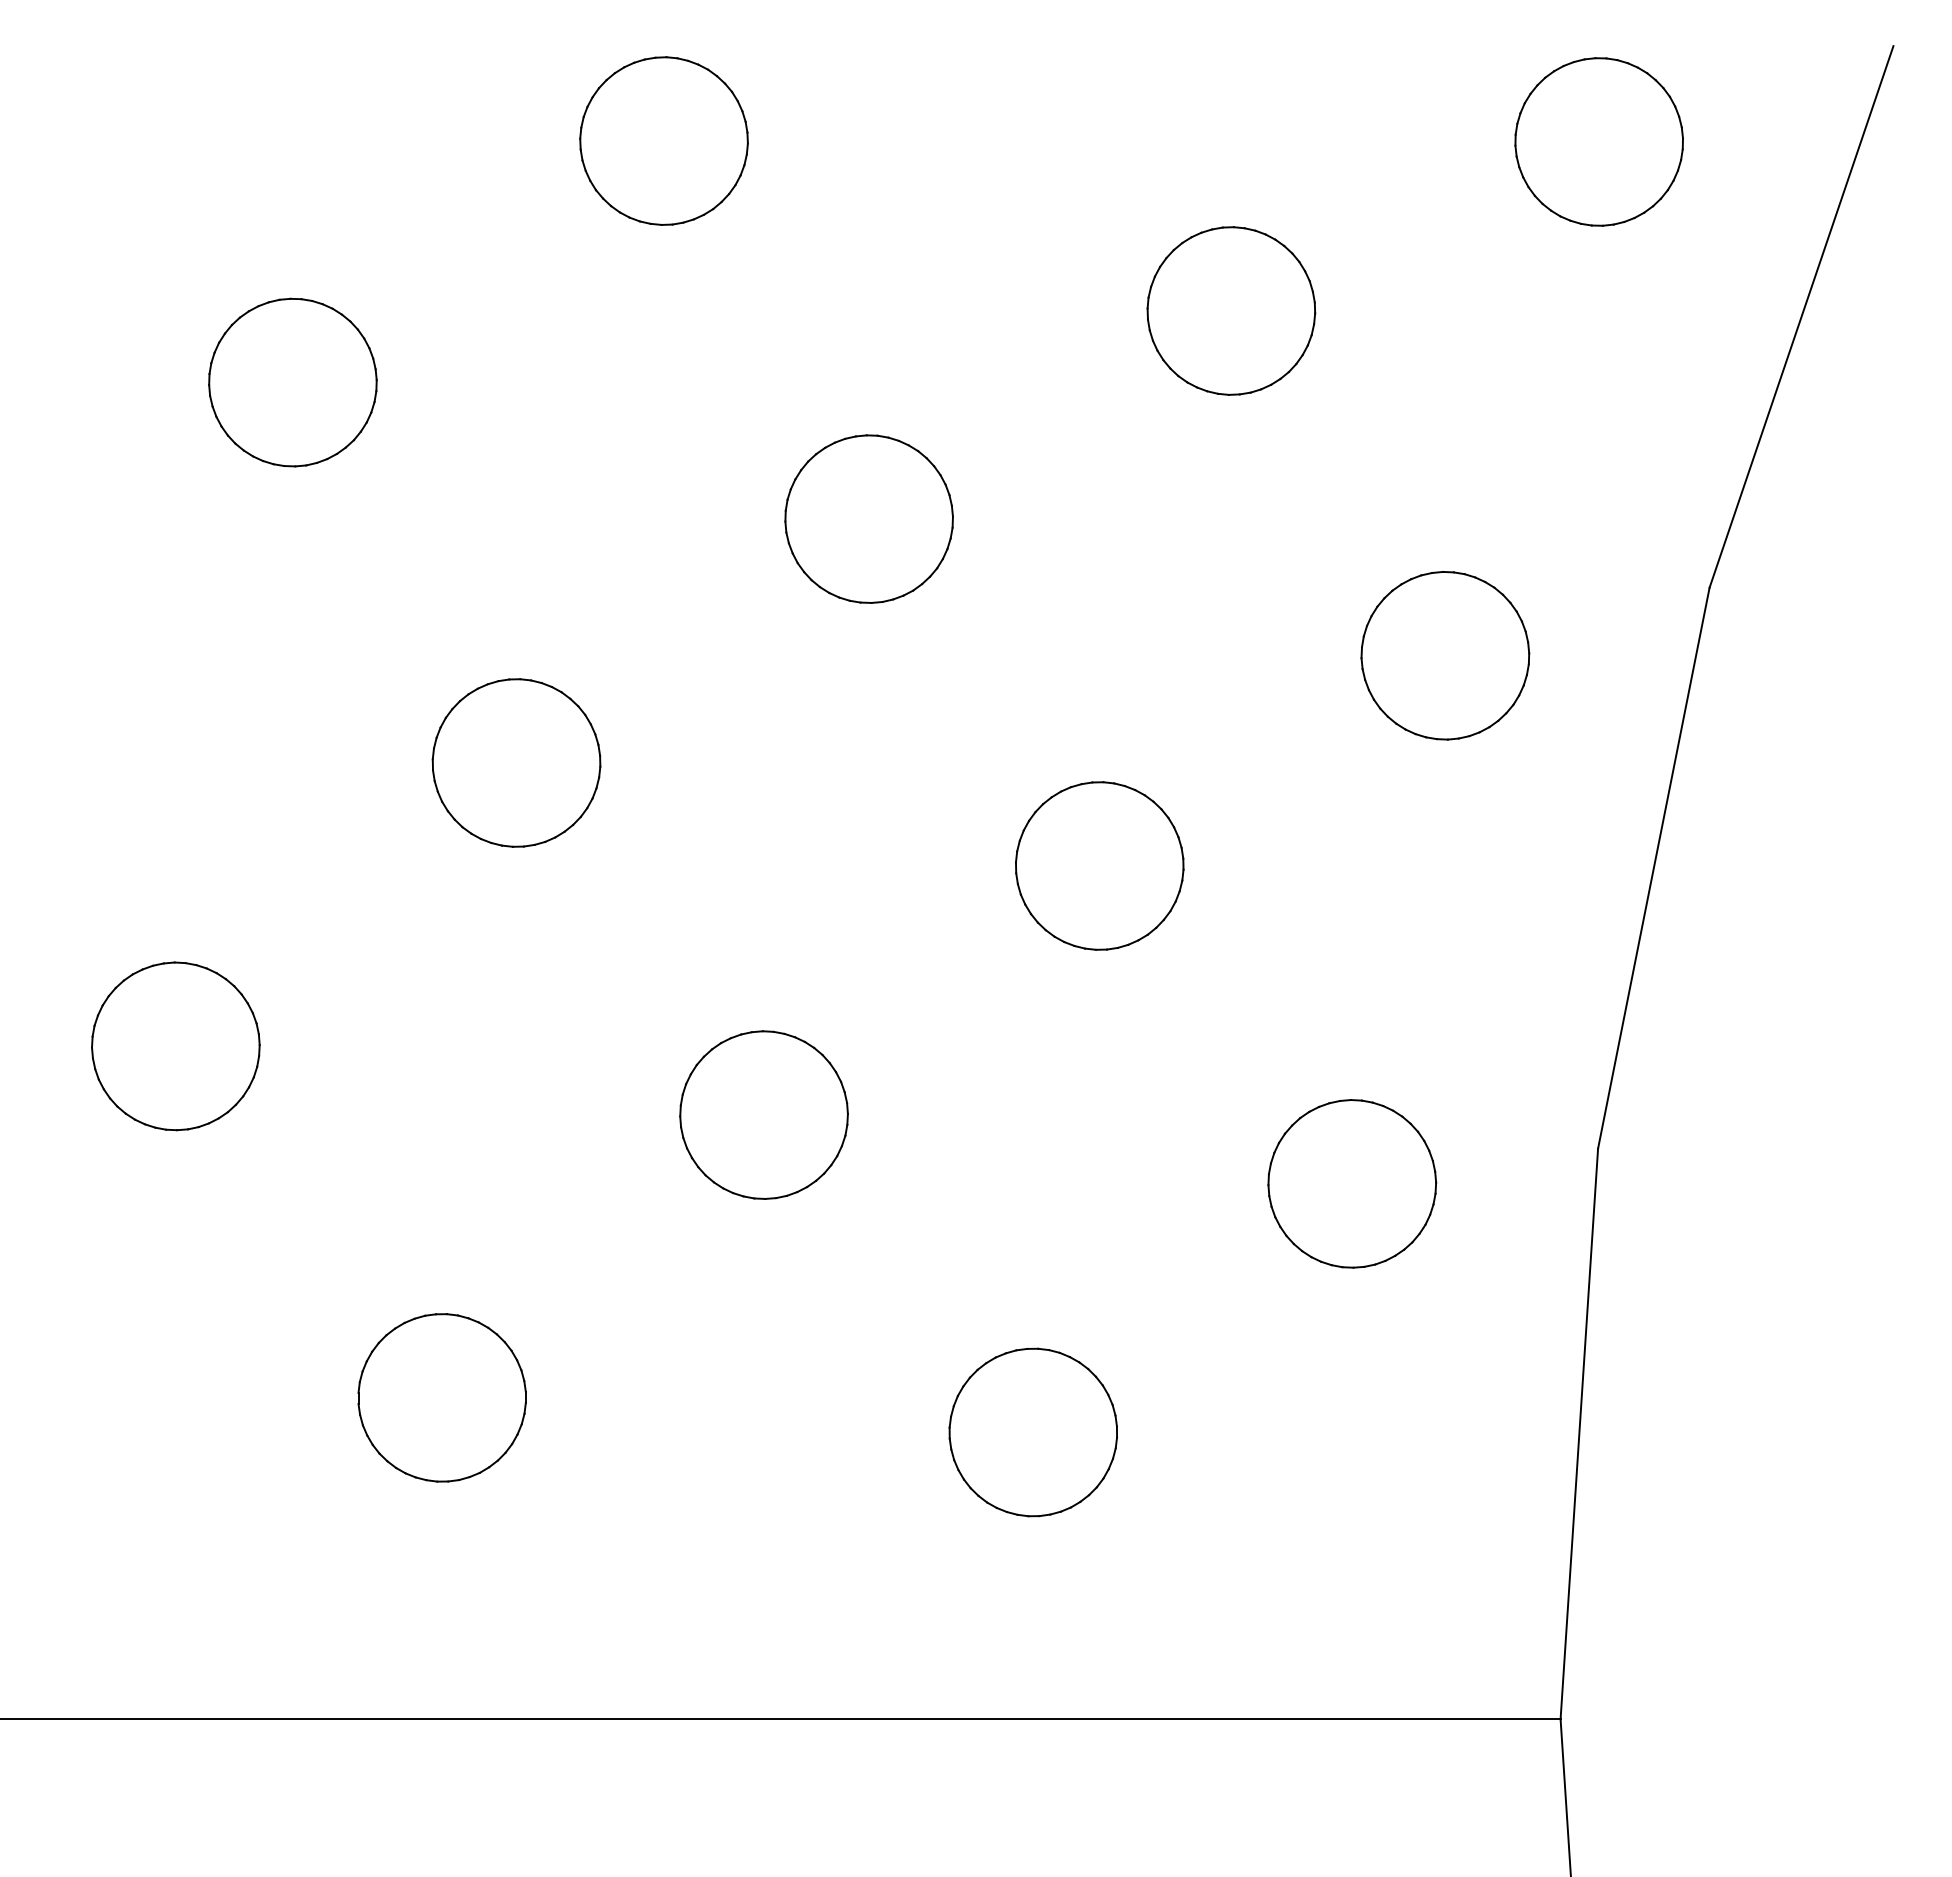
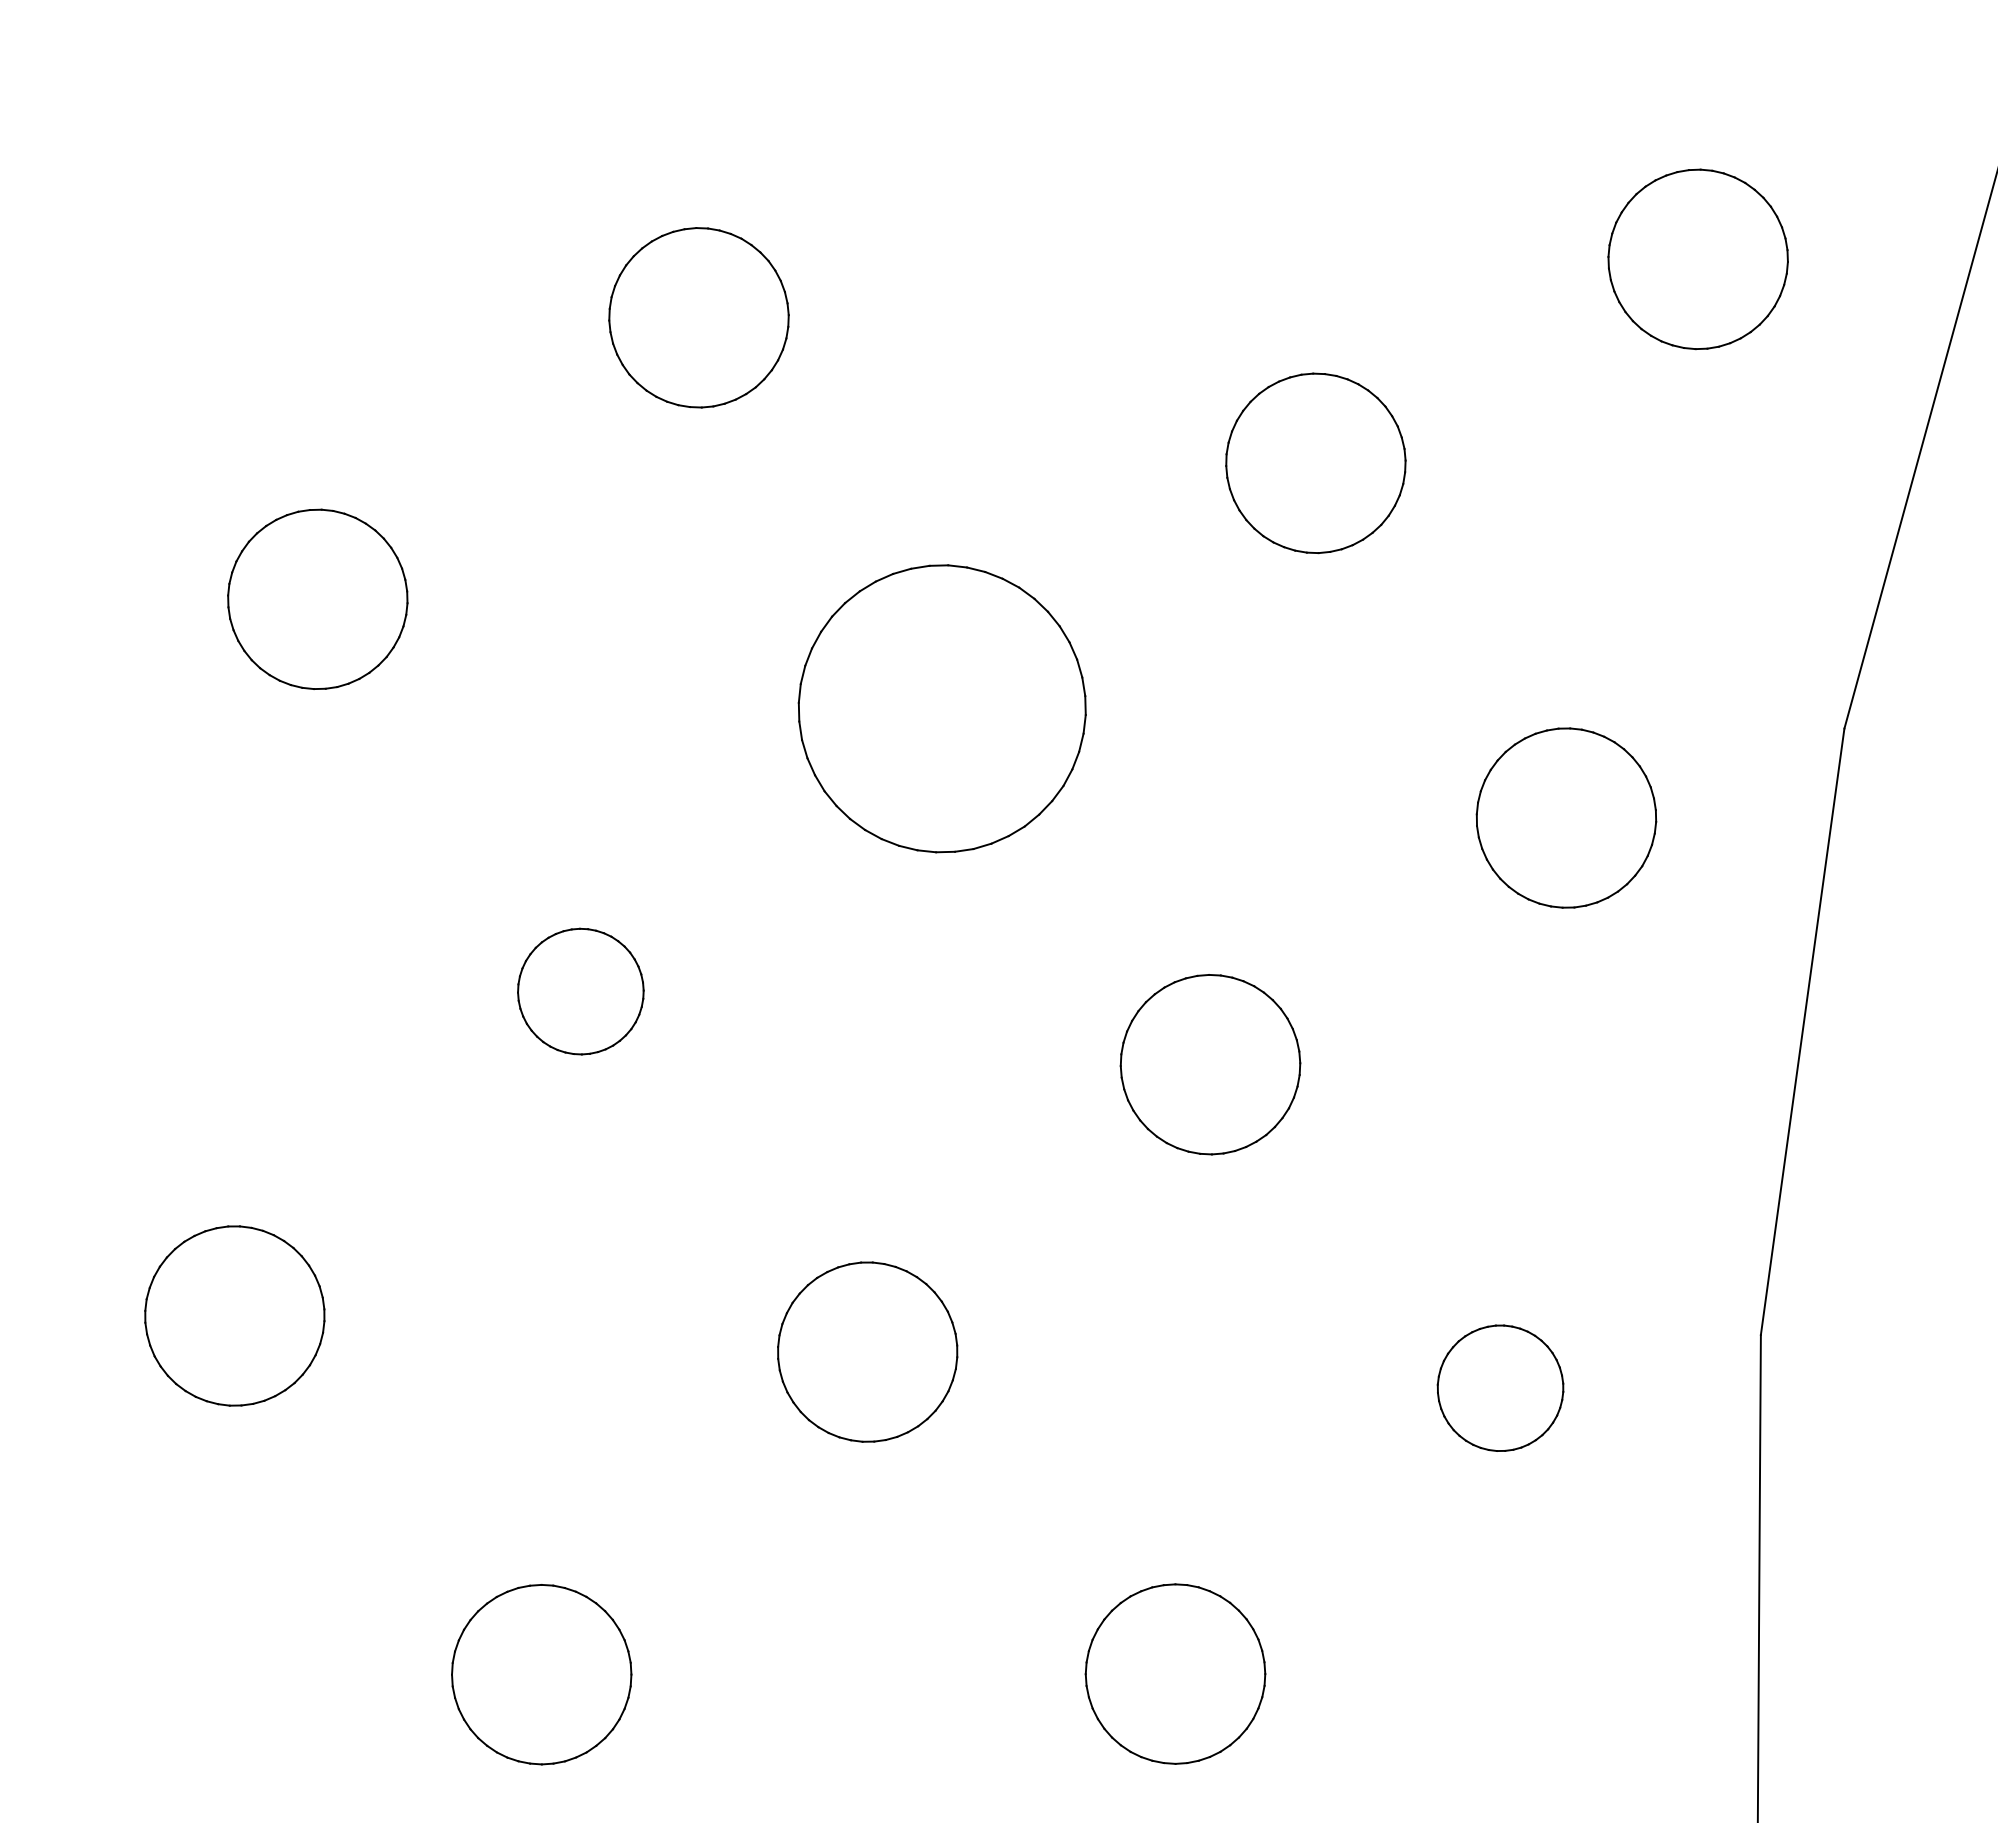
part: (868, 518) -> (941, 708), size x1.6
part: (516, 762) -> (580, 991), size x0.7
part: (1352, 1183) -> (1500, 1387), size x0.7

